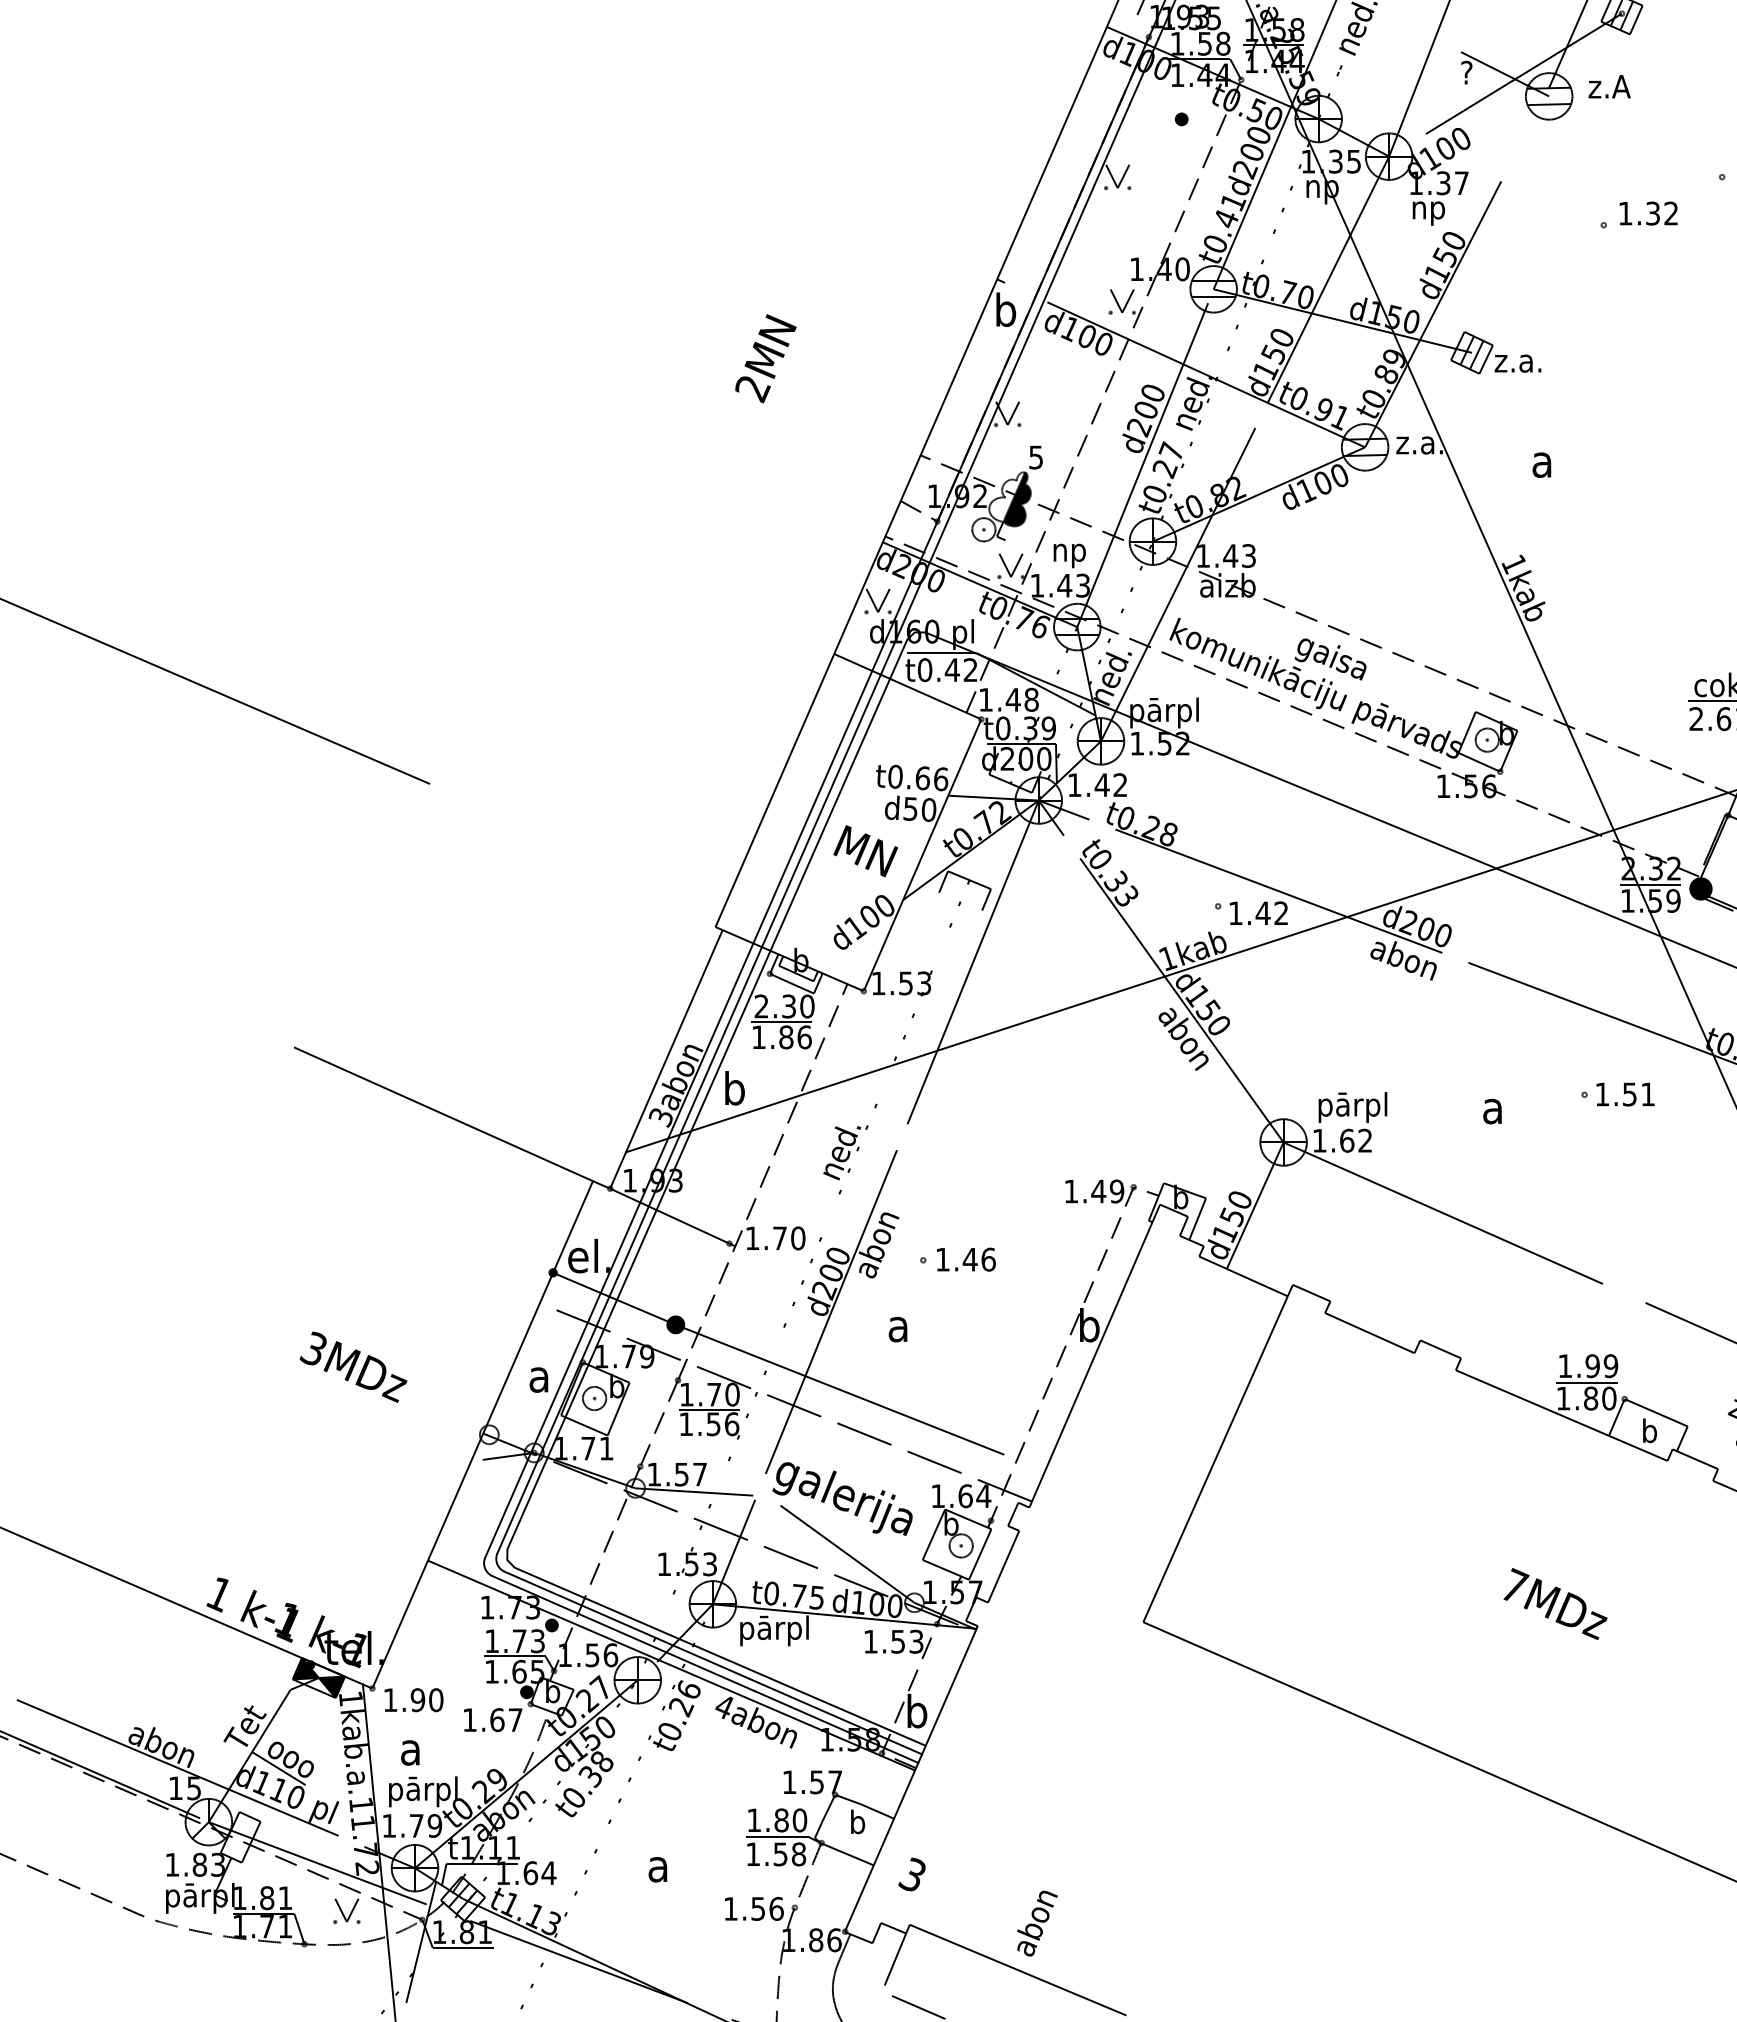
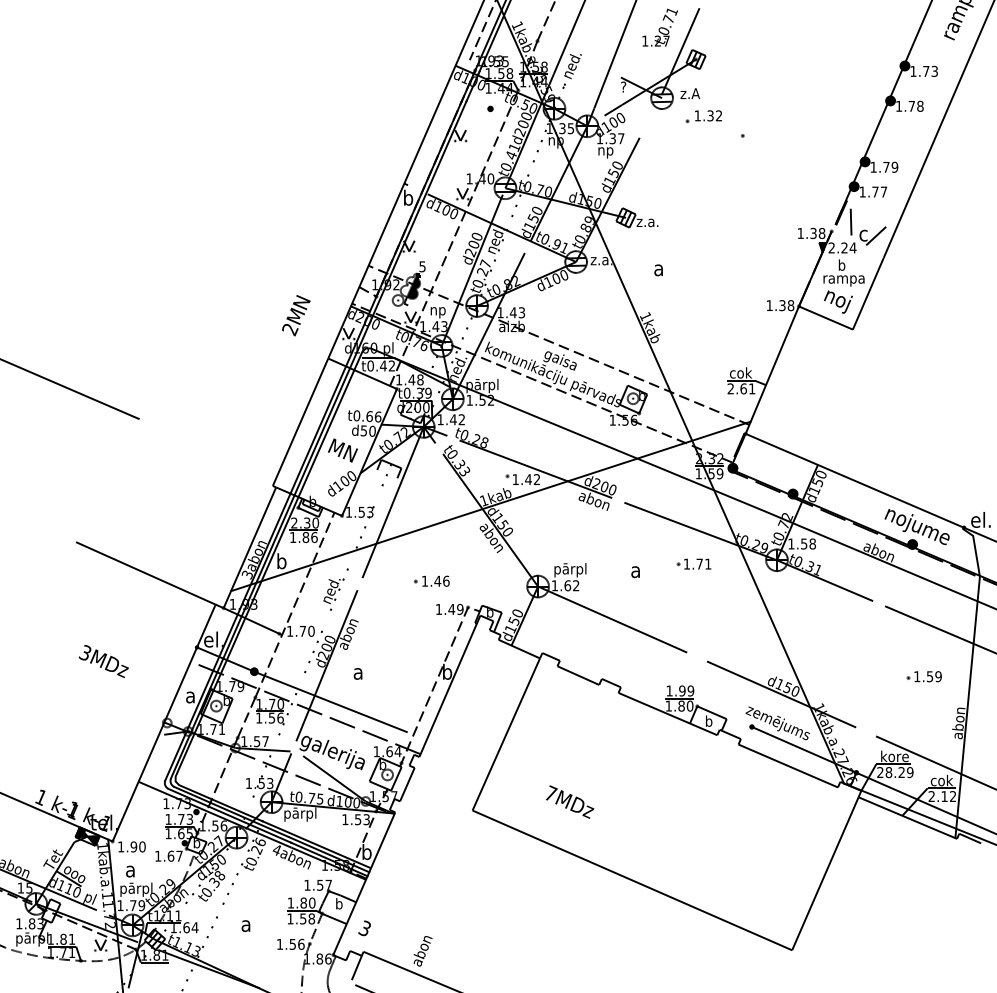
part: (1637, 214) -> (703, 116), moved
text: (766, 358) -> (296, 315), moved
text: (1629, 1093) -> (699, 563), 1.51 -> 1.71
part: (956, 1257) -> (431, 580), moved
text: (352, 1367) -> (103, 661), moved
text: (1556, 1602) -> (570, 801), moved

